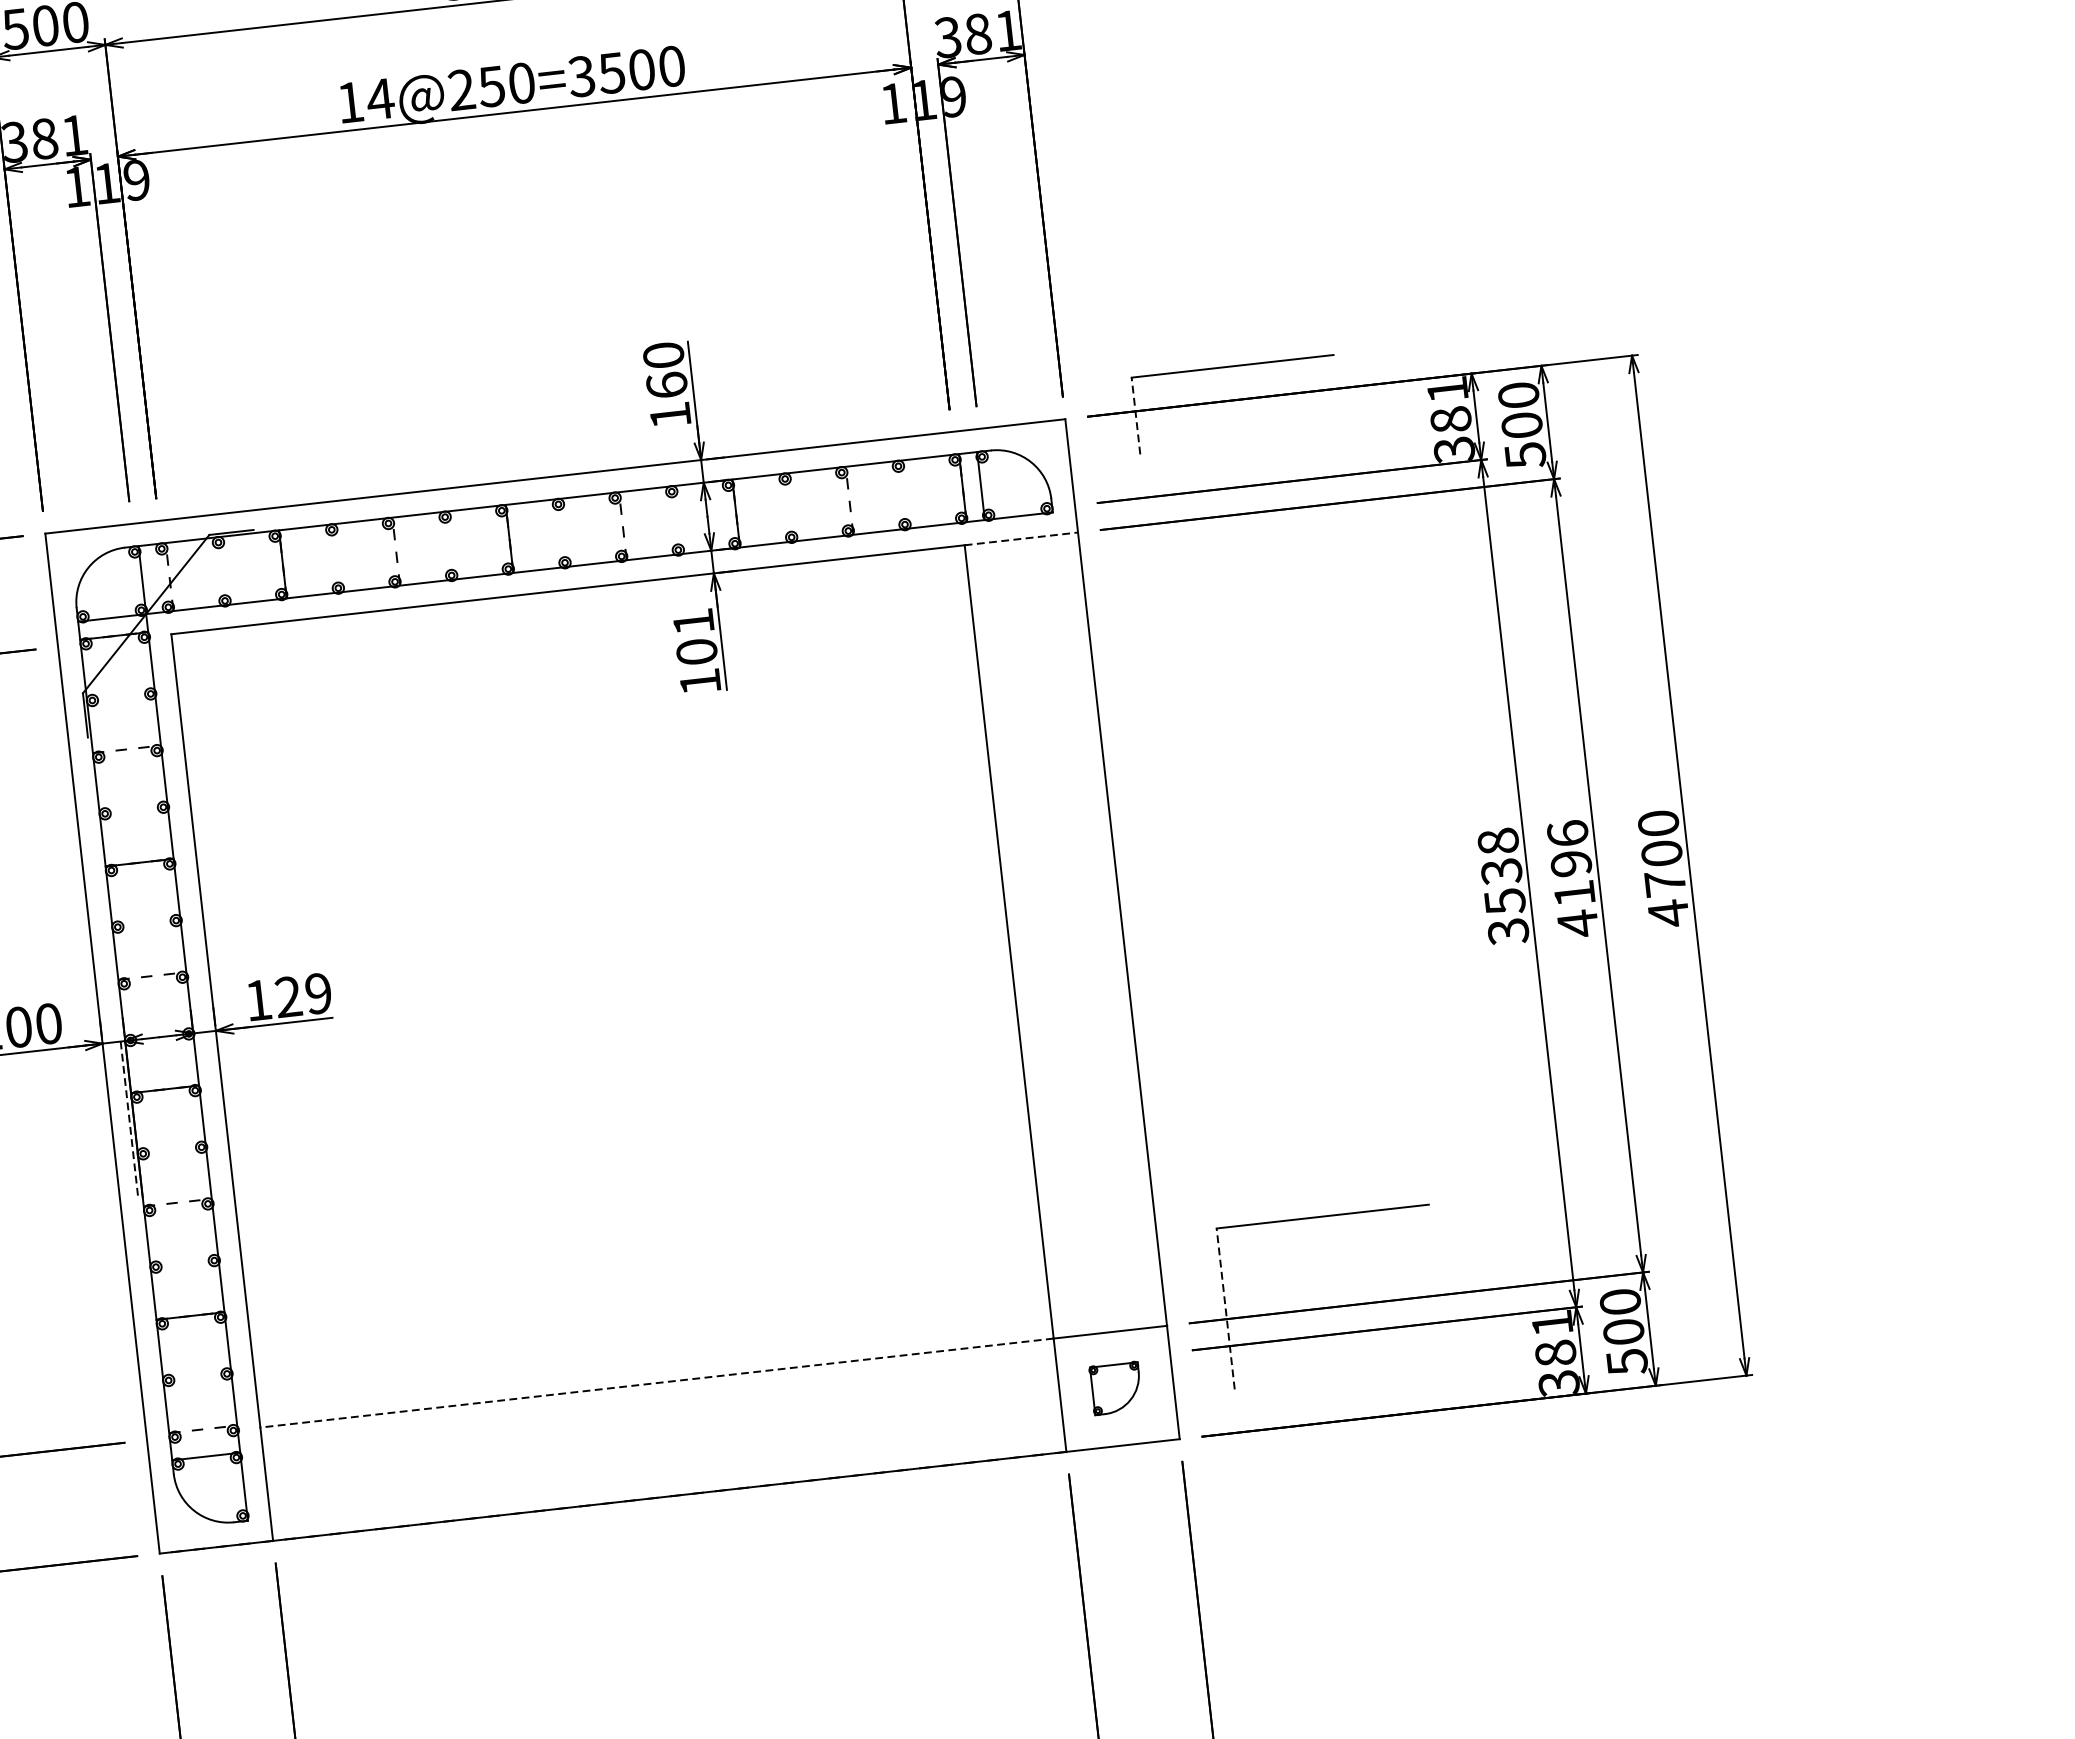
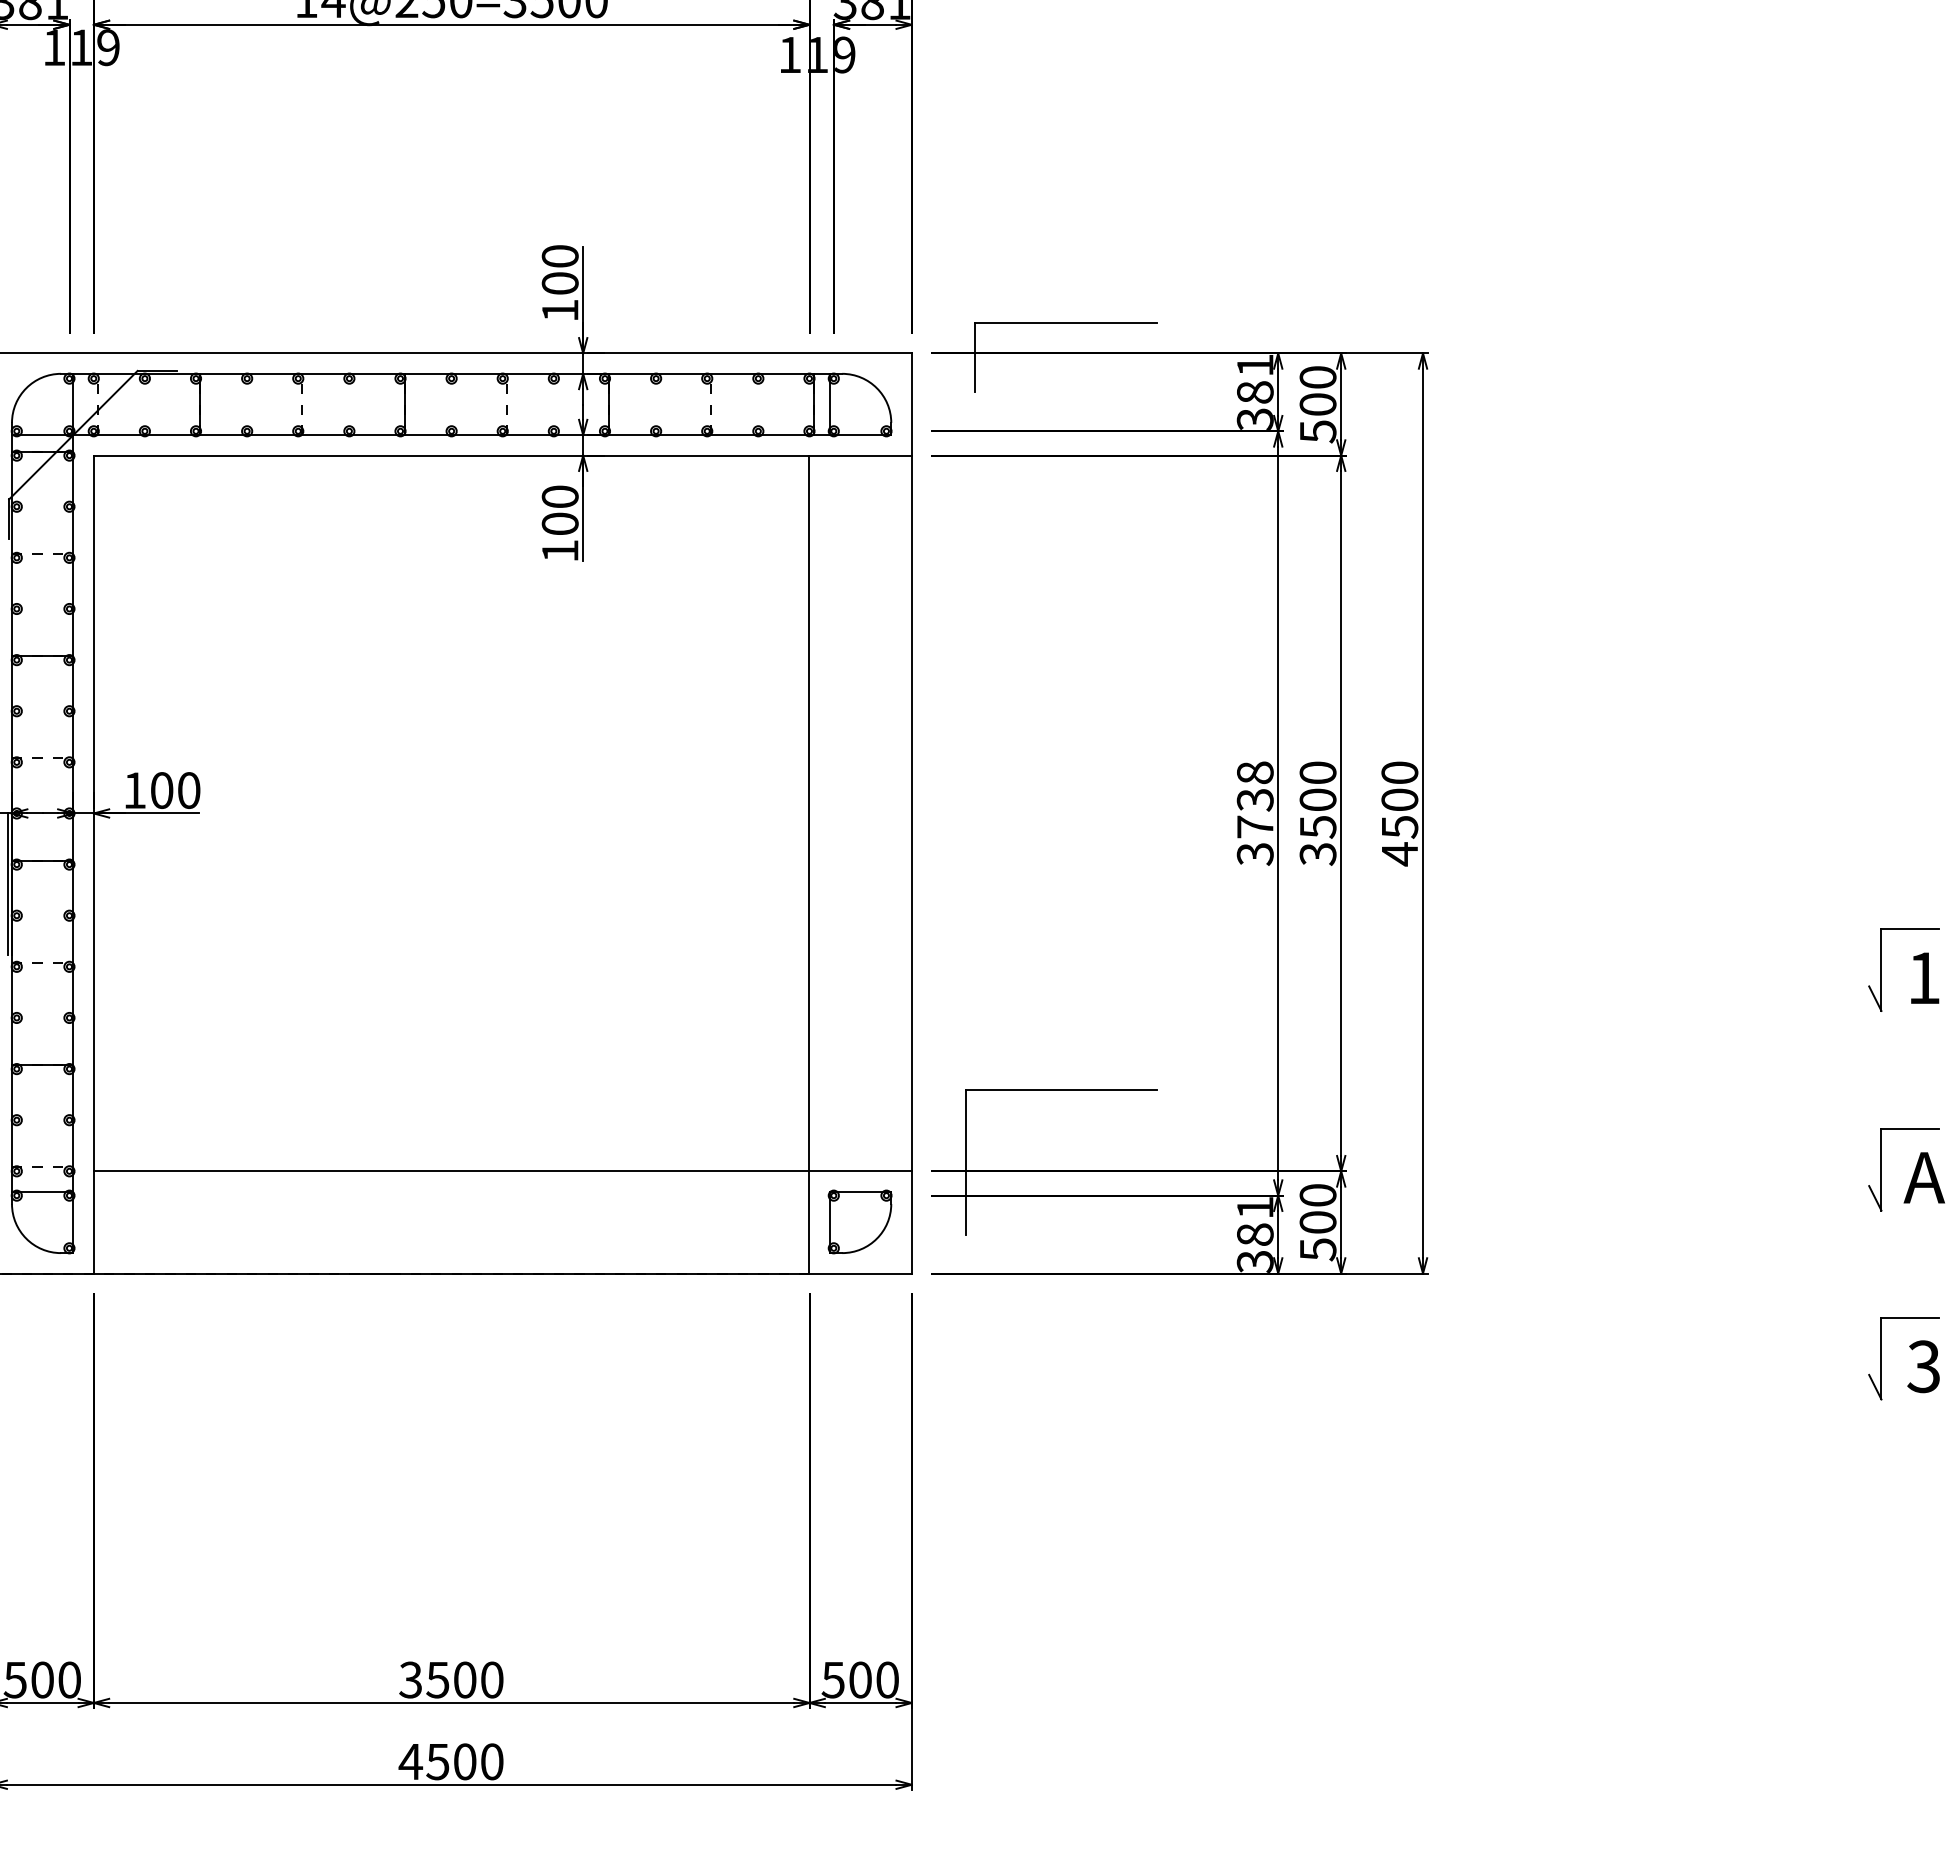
text: (666, 385) -> (559, 283), 160 -> 100
line: (1136, 415) -> (975, 357), dashed -> solid
line: (1022, 538) -> (861, 455), dashed -> solid
text: (692, 621) -> (559, 496), 101 -> 100
text: (1572, 878) -> (1317, 813), 4196 -> 3500
text: (1665, 882) -> (1400, 826), 4700 -> 4500
text: (1505, 900) -> (1255, 826), 3538 -> 3738
text: (303, 995) -> (175, 790), 129 -> 100
line: (129, 1120) -> (7, 884), dashed -> solid
line: (1225, 1309) -> (965, 1162), dashed -> solid
line: (656, 1383) -> (451, 1171), dashed -> solid
part: (1115, 1387) -> (859, 1221), size x1.43

